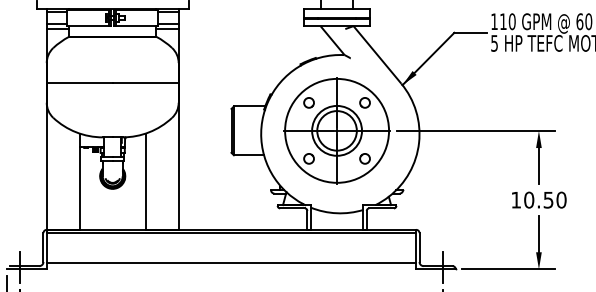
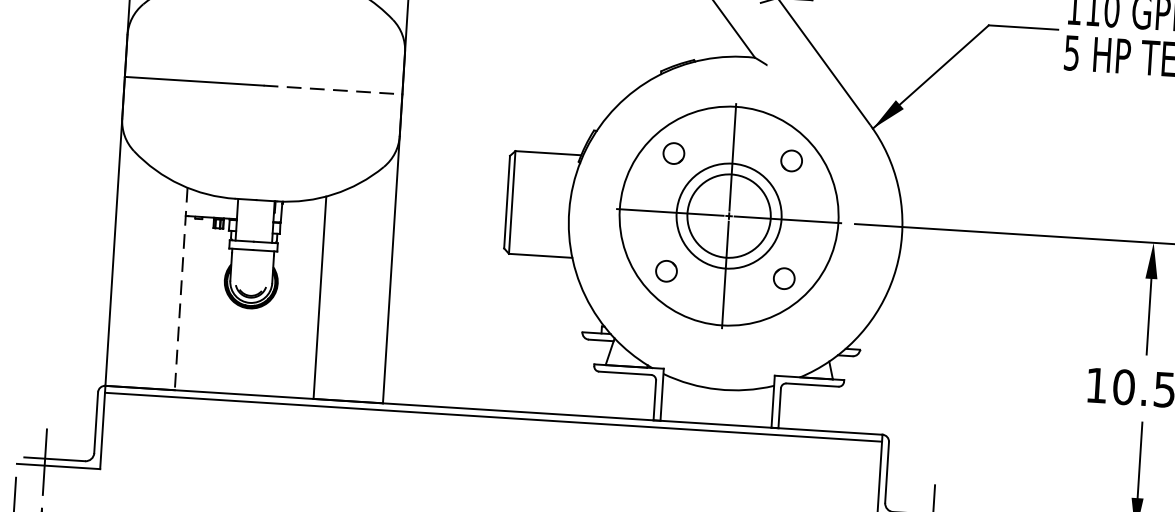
line: (145, 82) -> (332, 89), solid -> dashed
line: (79, 182) -> (180, 290), solid -> dashed
line: (231, 262) -> (489, 478), removed

